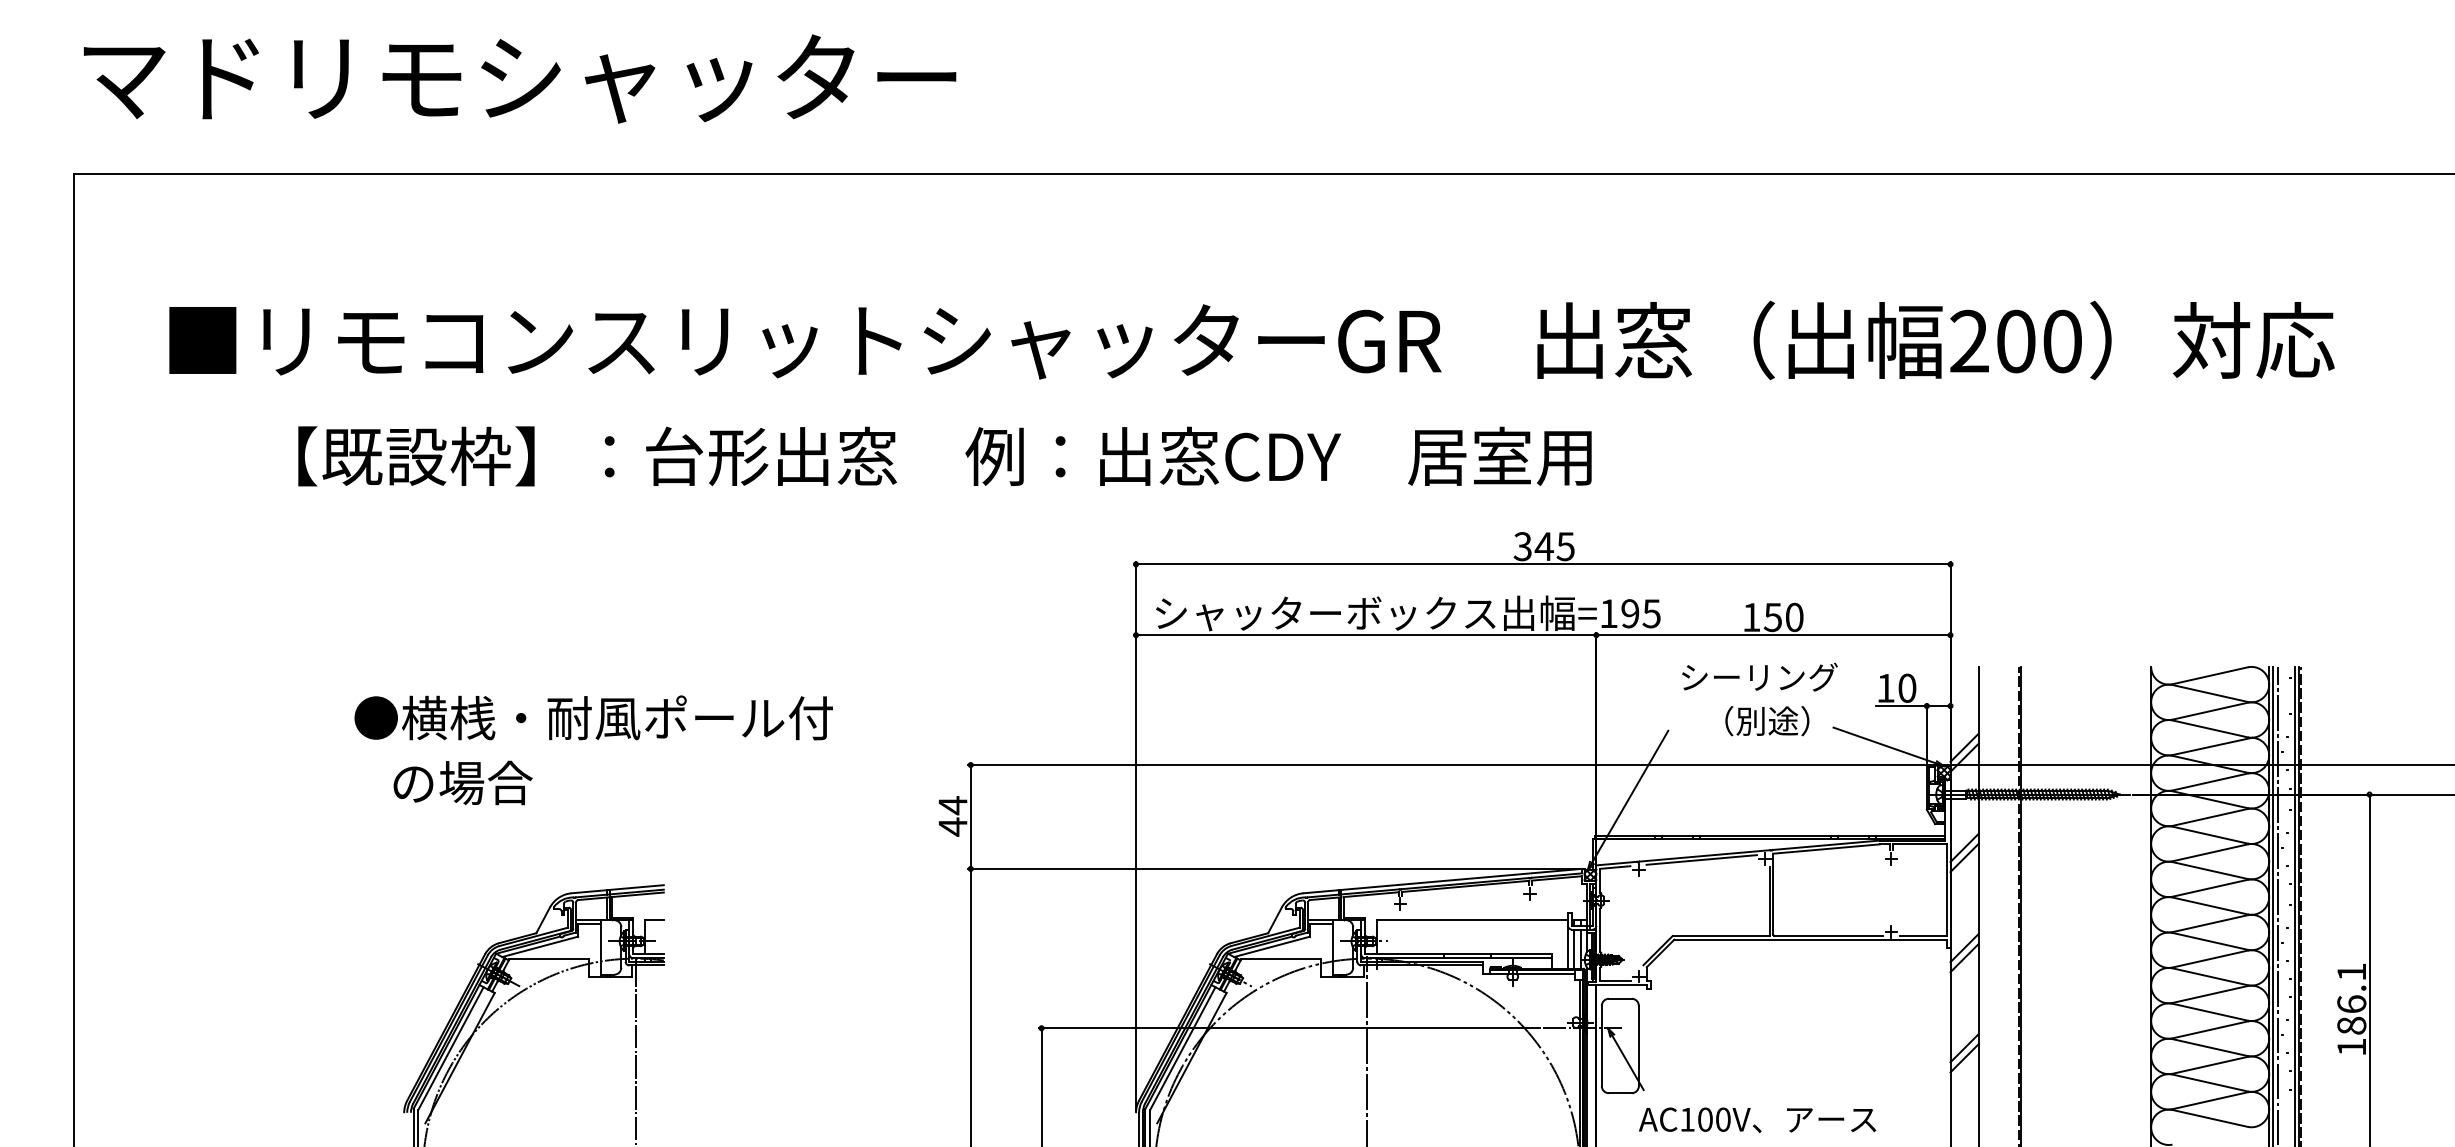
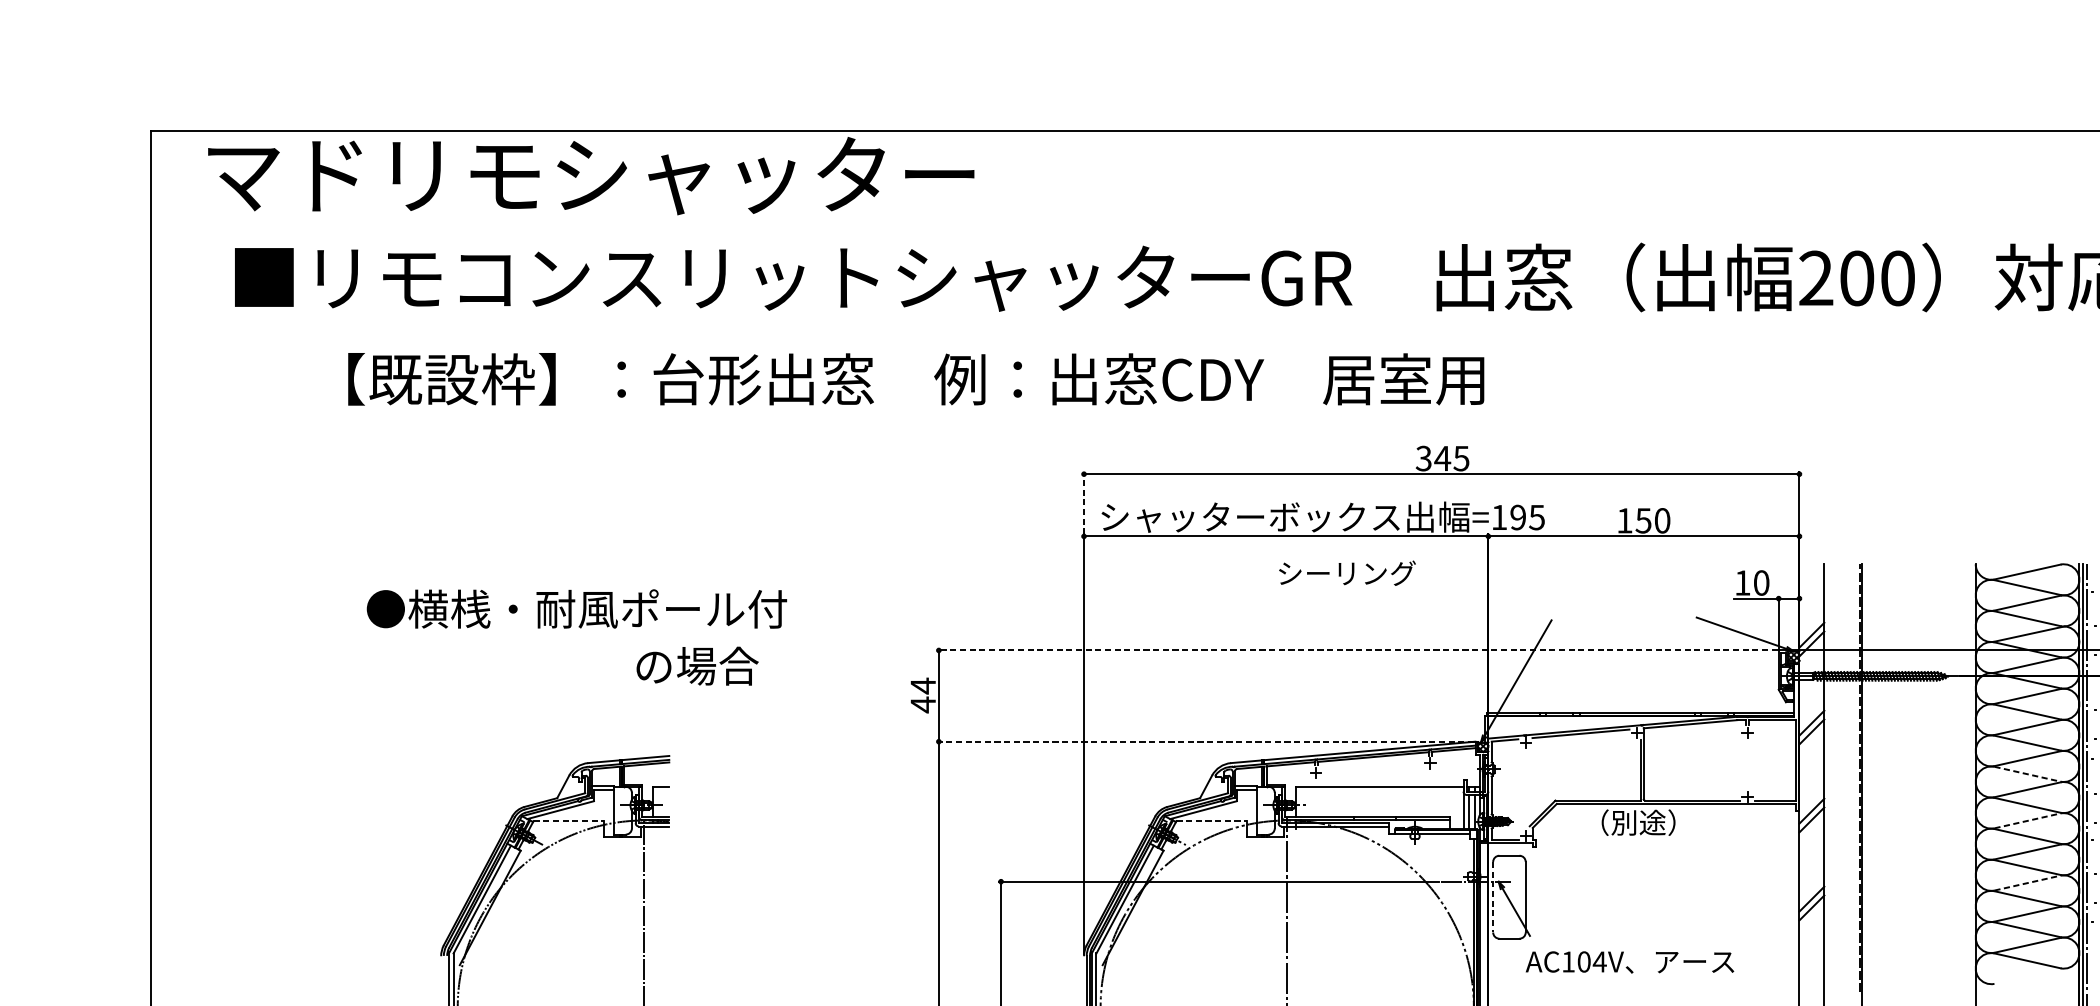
text: (519, 78) -> (590, 175), moved
line: (1136, 596) -> (1084, 502), solid -> dashed
text: (1759, 676) -> (1347, 572), moved
text: (593, 717) -> (576, 608), moved
text: (1767, 721) -> (1638, 823), moved
line: (1447, 765) -> (1357, 650), solid -> dashed
text: (462, 782) -> (697, 665), moved
line: (1274, 868) -> (1205, 741), solid -> dashed
line: (2210, 905) -> (2027, 773), solid -> dashed
line: (549, 959) -> (568, 821), solid -> dashed
line: (1281, 959) -> (1211, 821), solid -> dashed
line: (2210, 959) -> (2027, 821), solid -> dashed
line: (2210, 1029) -> (2027, 882), solid -> dashed
line: (1601, 1046) -> (1492, 897), solid -> dashed
text: (1723, 1119) -> (1600, 961), AC100V -> AC104V

